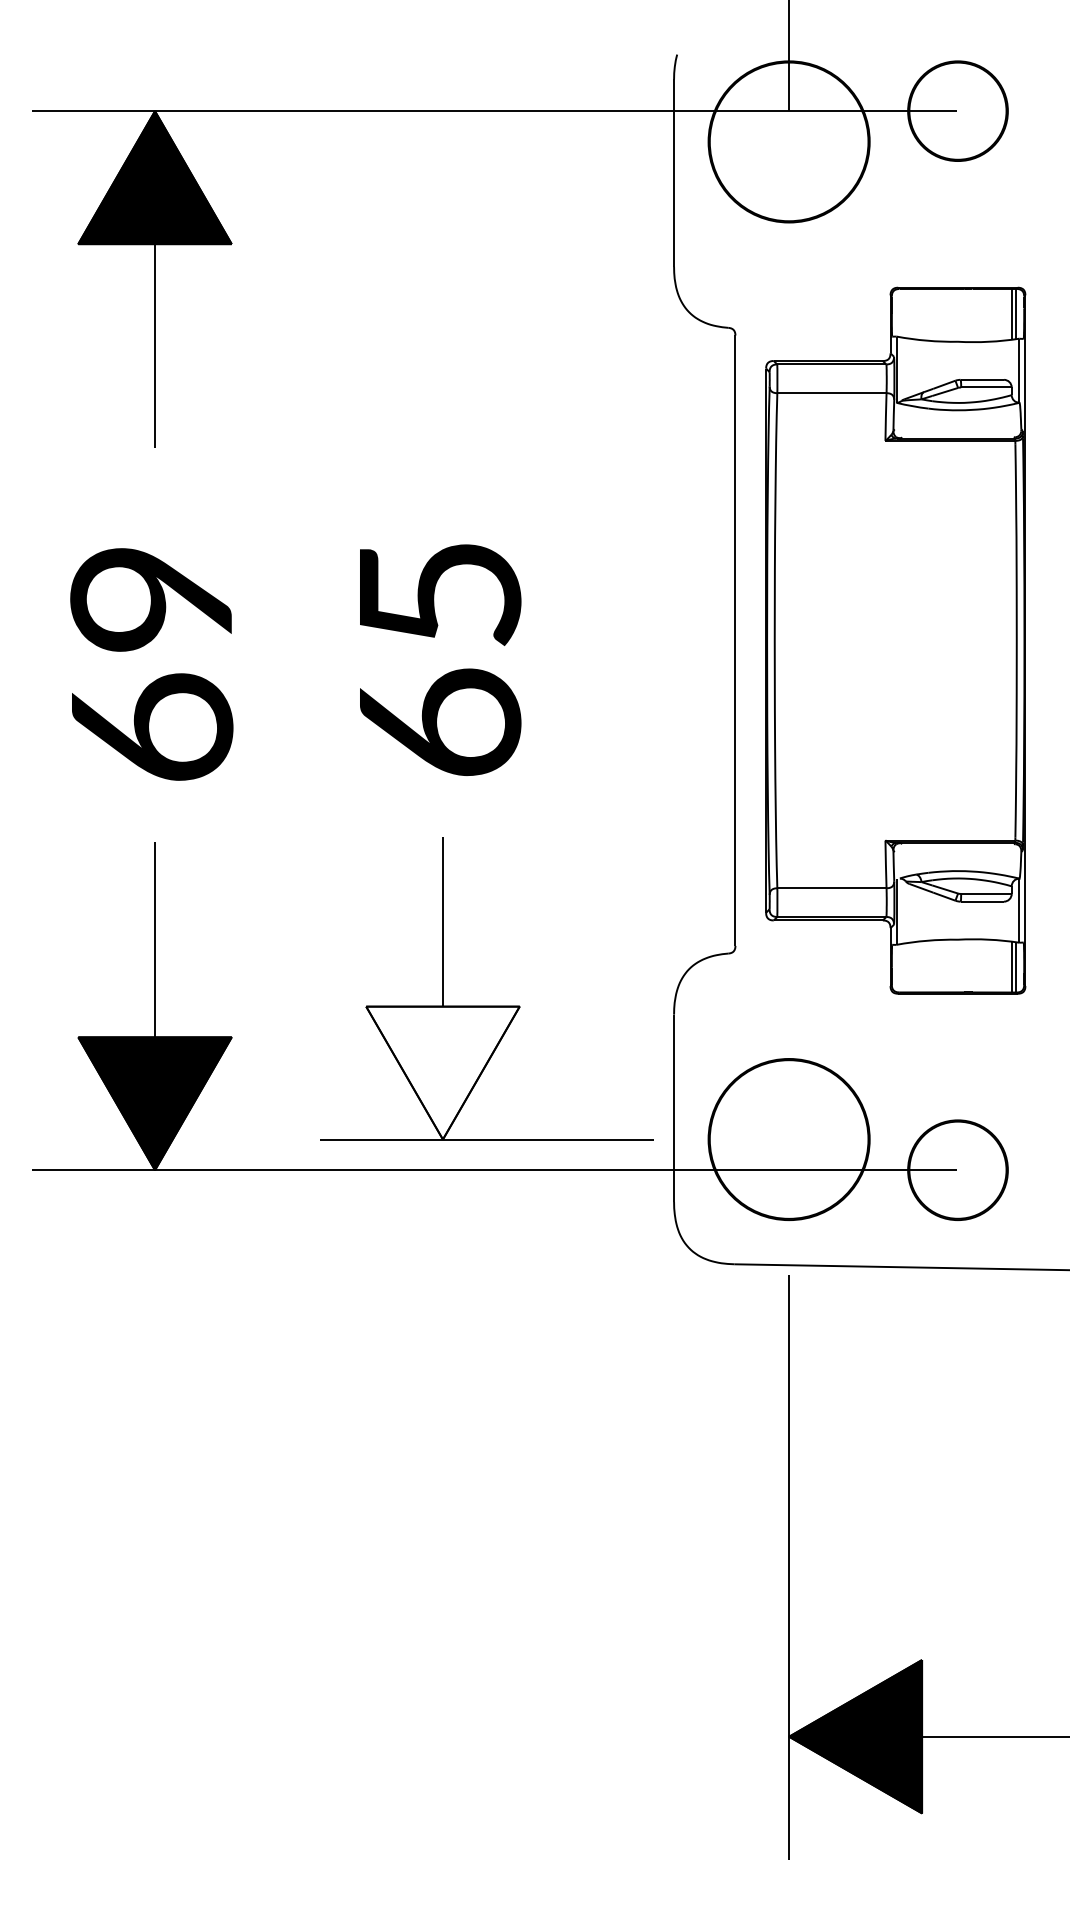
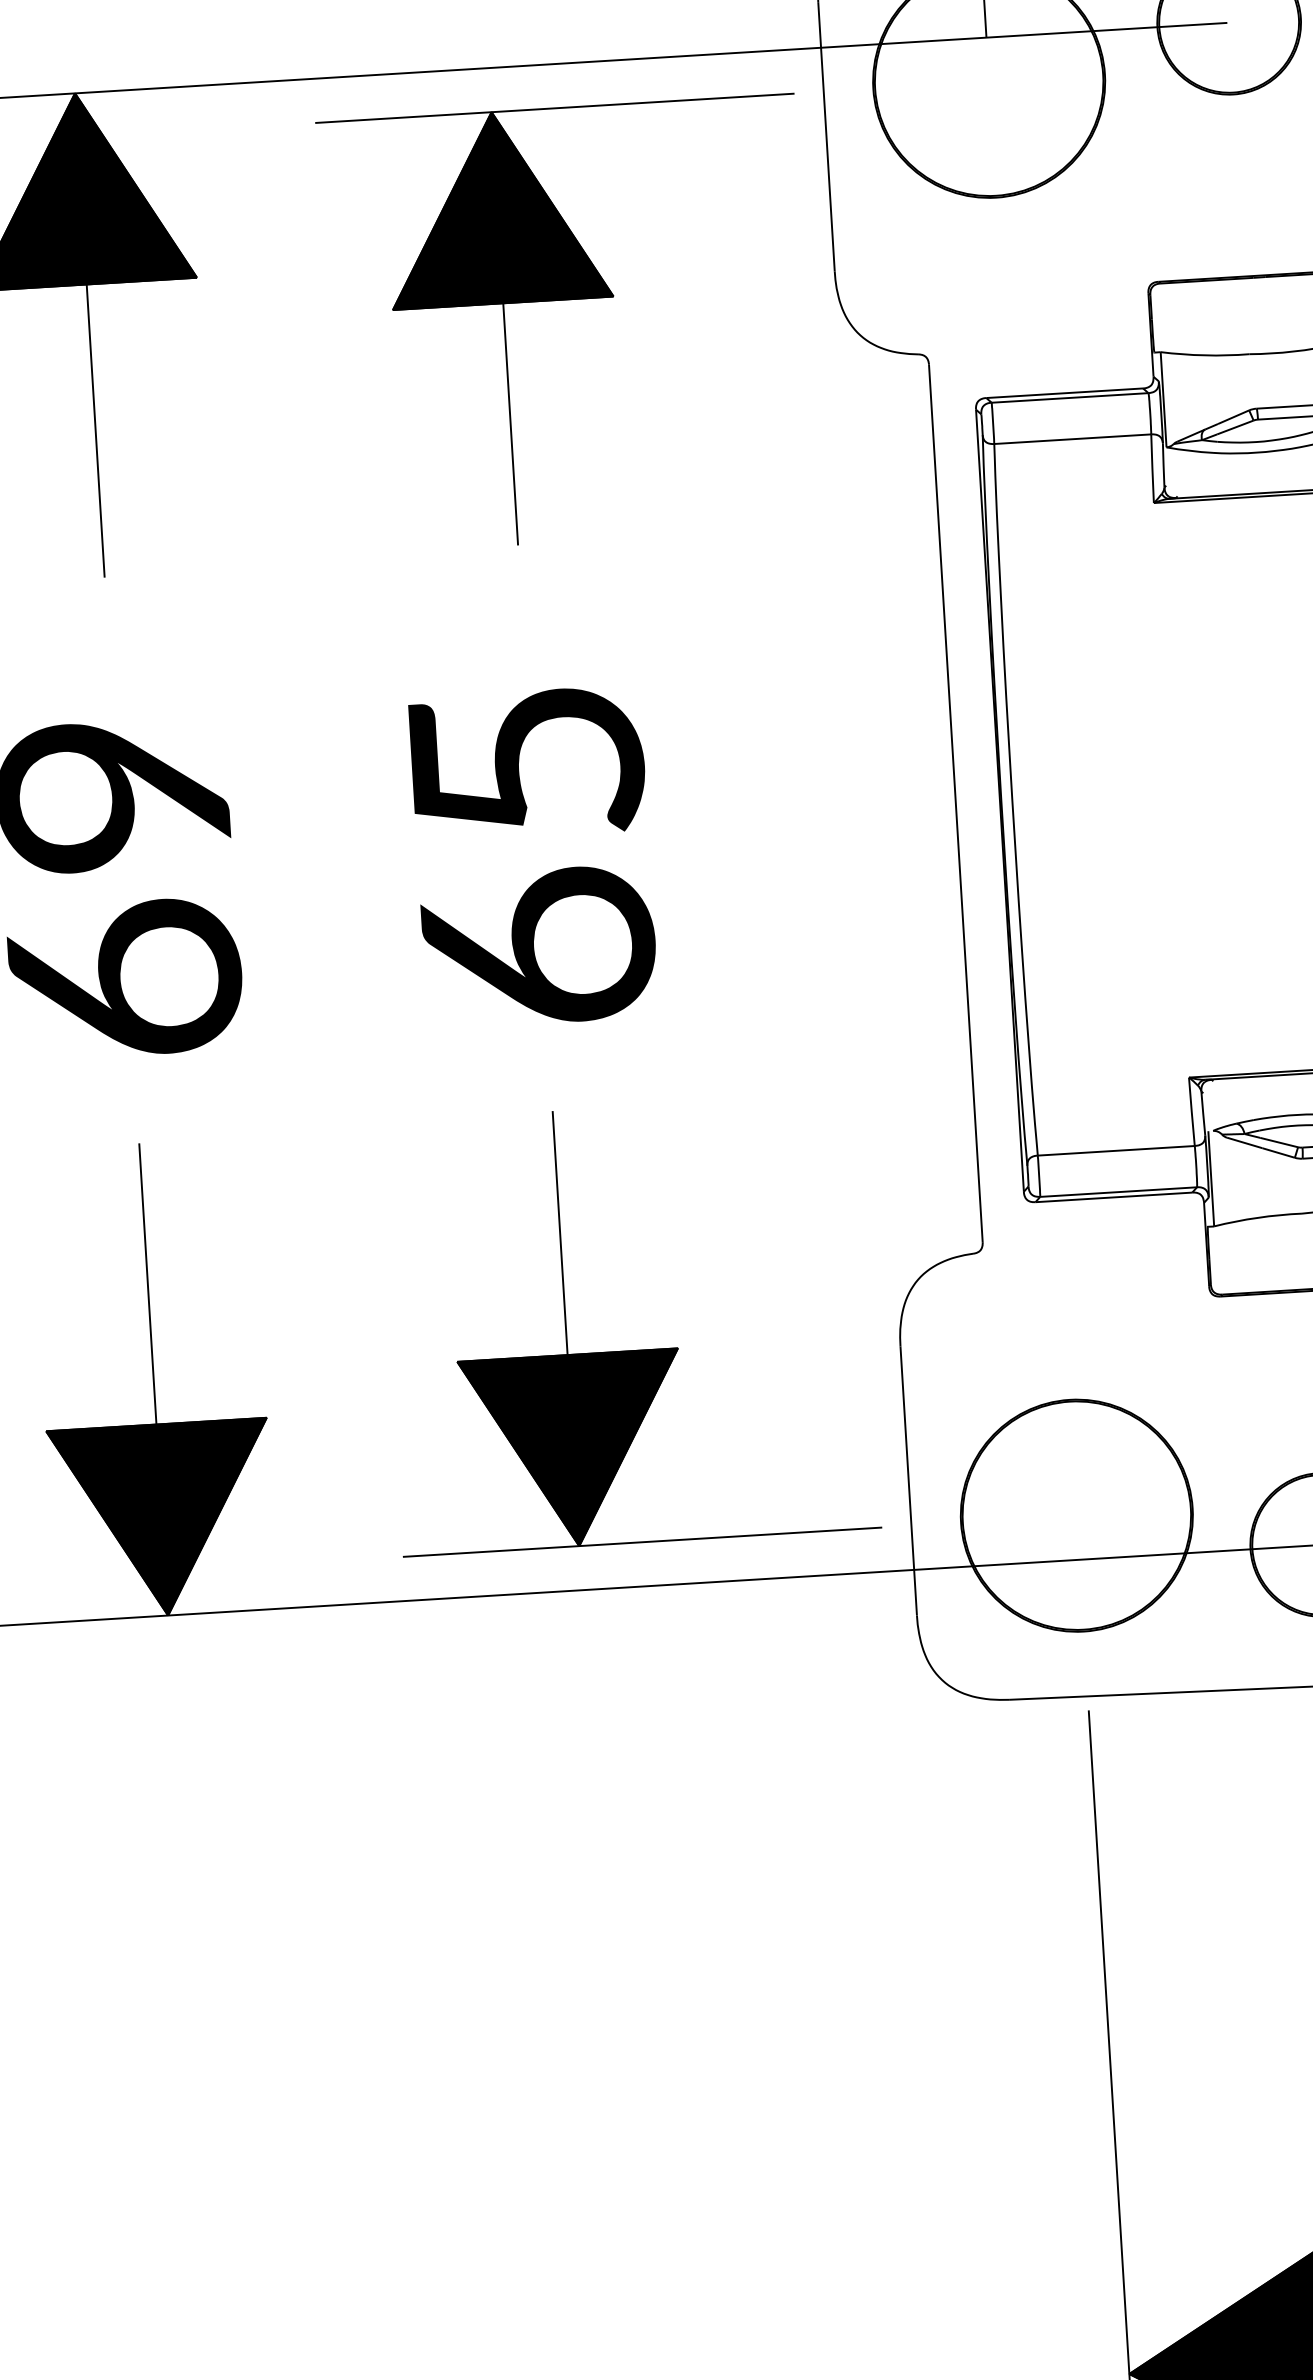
part: (486, 275) -> (565, 300), added
fill: (442, 1072) -> (572, 1449), added

